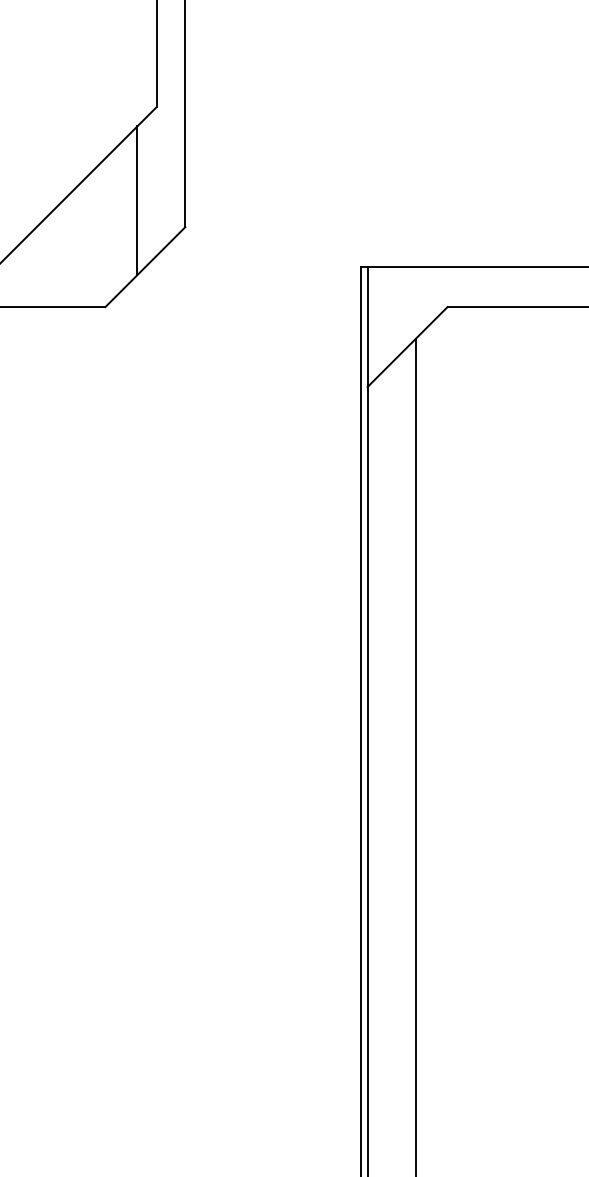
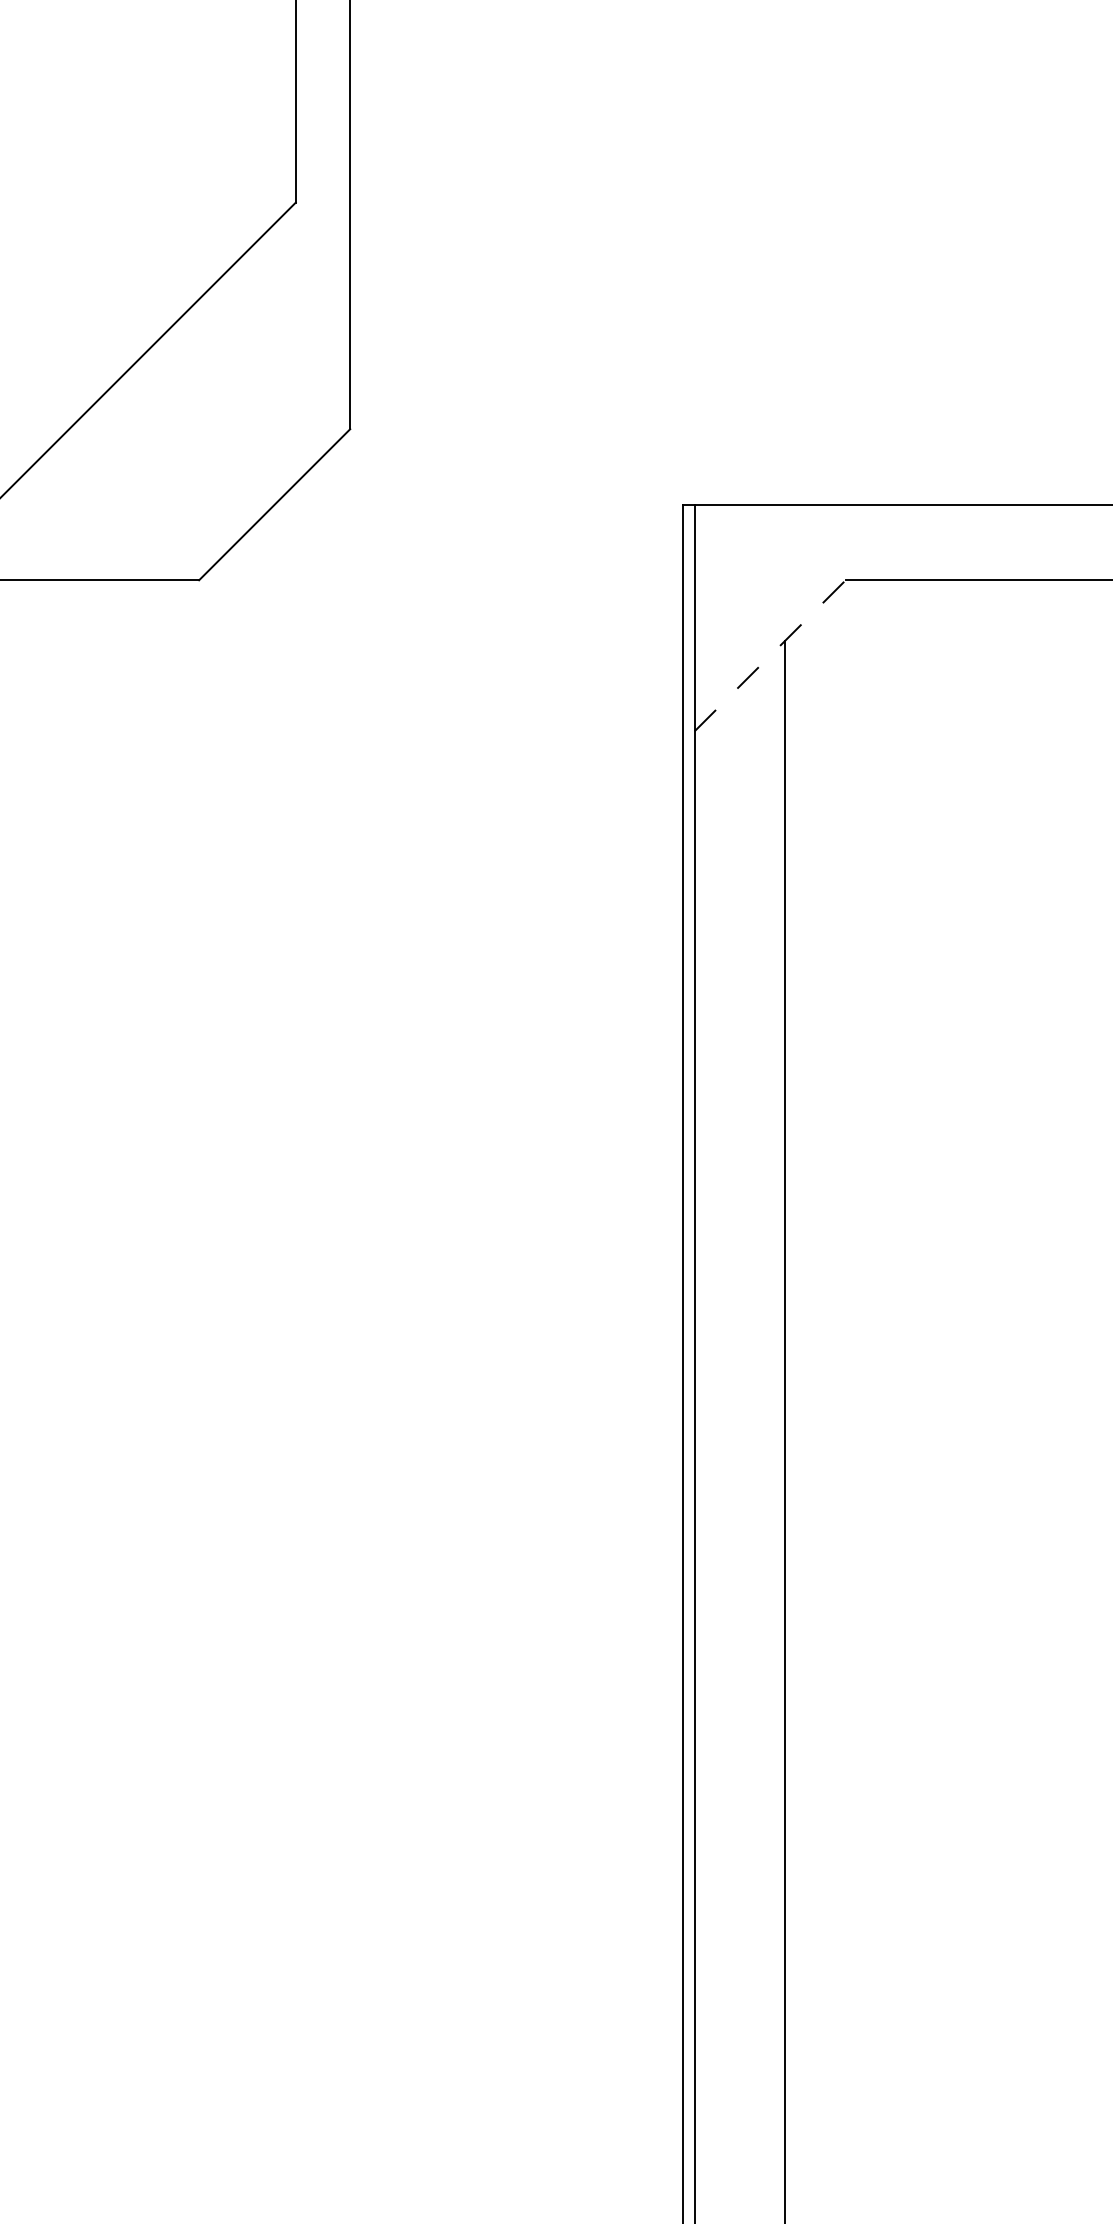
line: (137, 200) -> (259, 378), removed
line: (407, 347) -> (770, 656), solid -> dashed

